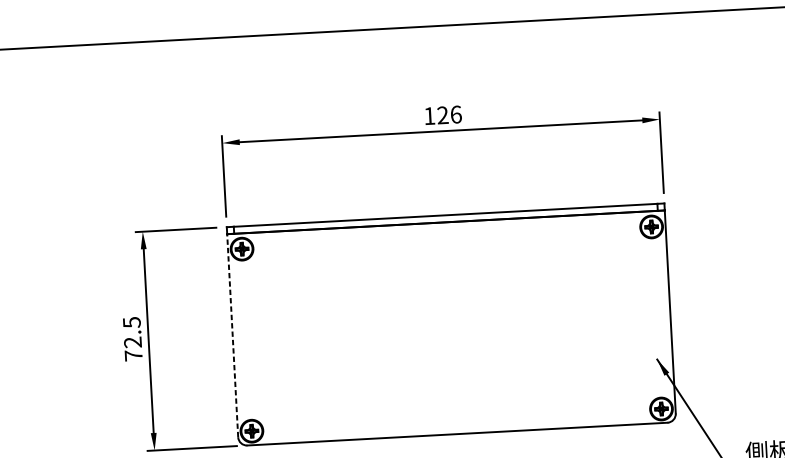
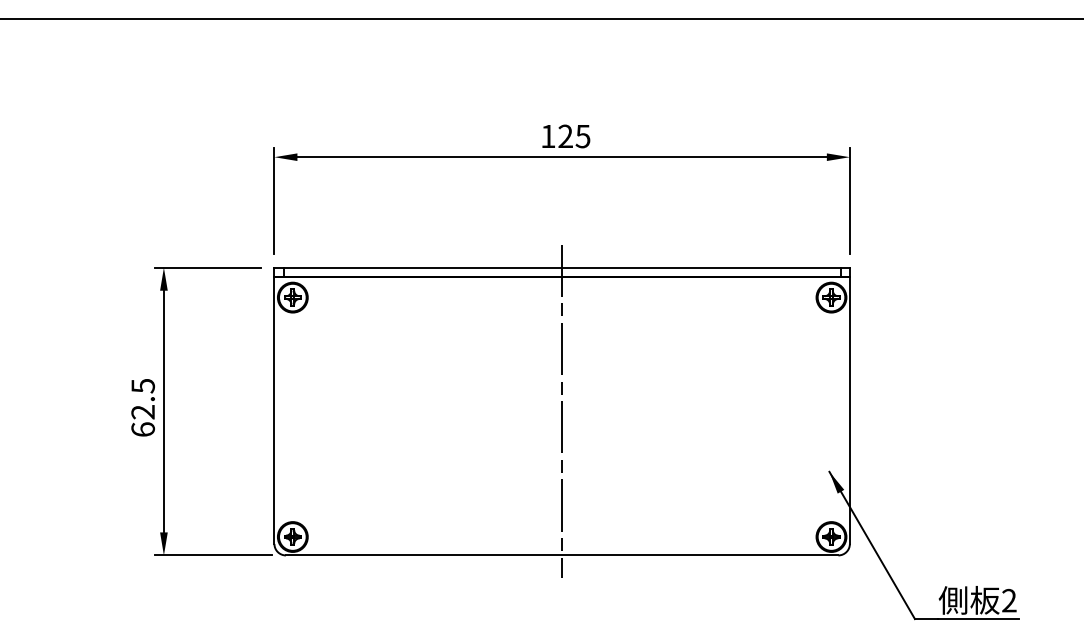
text: (455, 114) -> (582, 136), 126 -> 125
line: (451, 324) -> (562, 411), added
line: (232, 335) -> (274, 410), dashed -> solid
text: (133, 355) -> (142, 429), 72.5 -> 62.5

